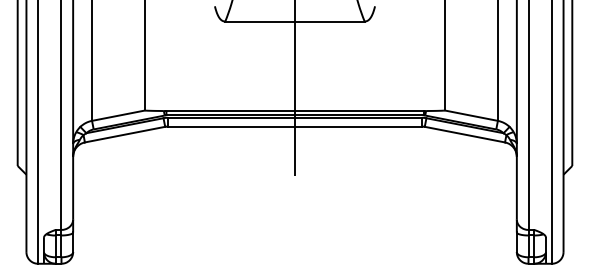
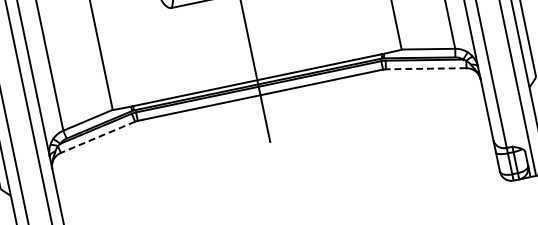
line: (125, 134) -> (98, 137), solid -> dashed
line: (464, 134) -> (425, 68), solid -> dashed

